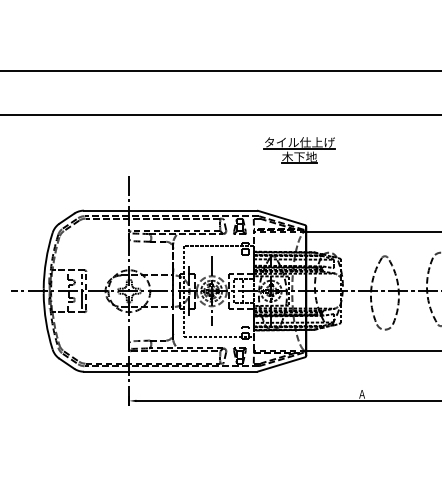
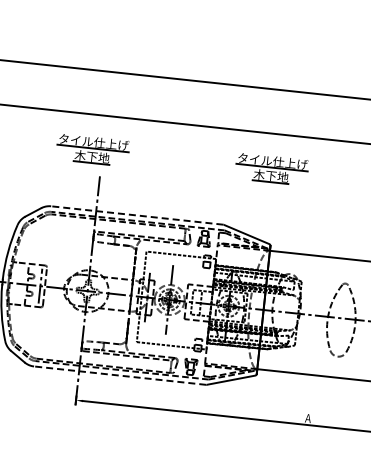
part: (119, 150) -> (92, 150), added
line: (170, 210) -> (137, 215), solid -> dashed
line: (170, 371) -> (120, 375), solid -> dashed

